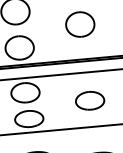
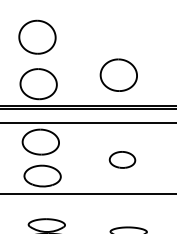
part: (79, 23) -> (118, 74), moved
part: (90, 100) -> (122, 159), size x0.7

